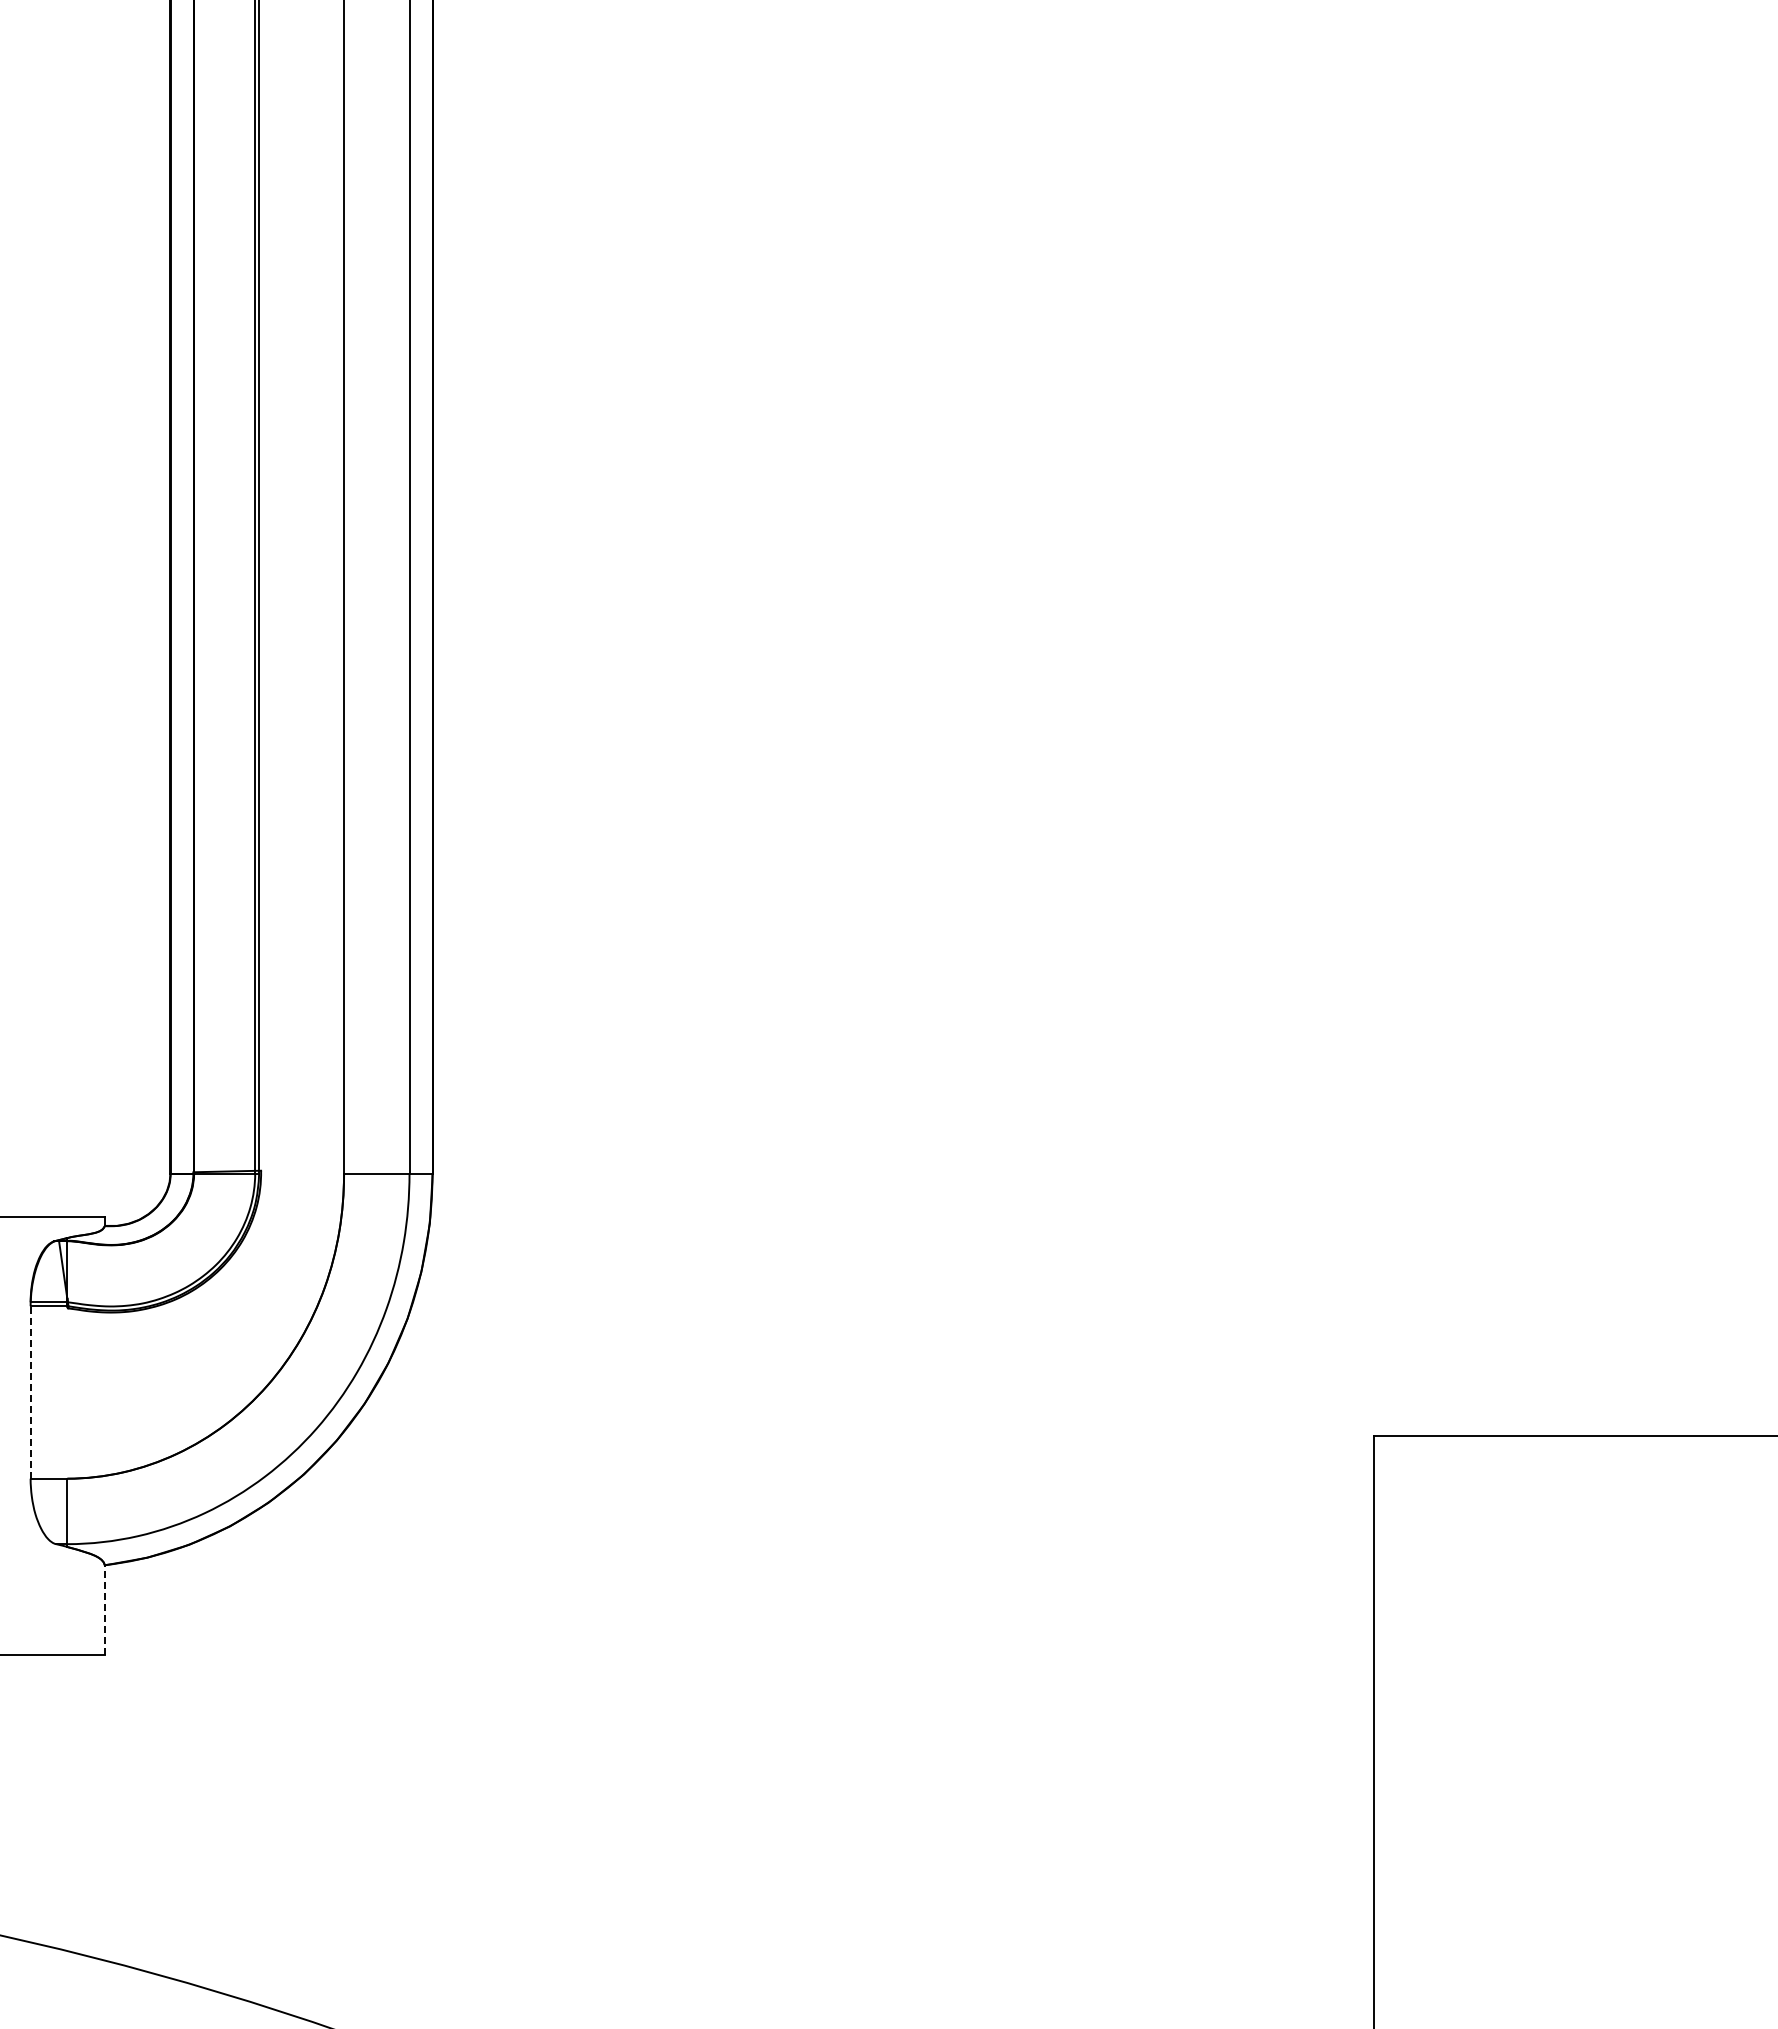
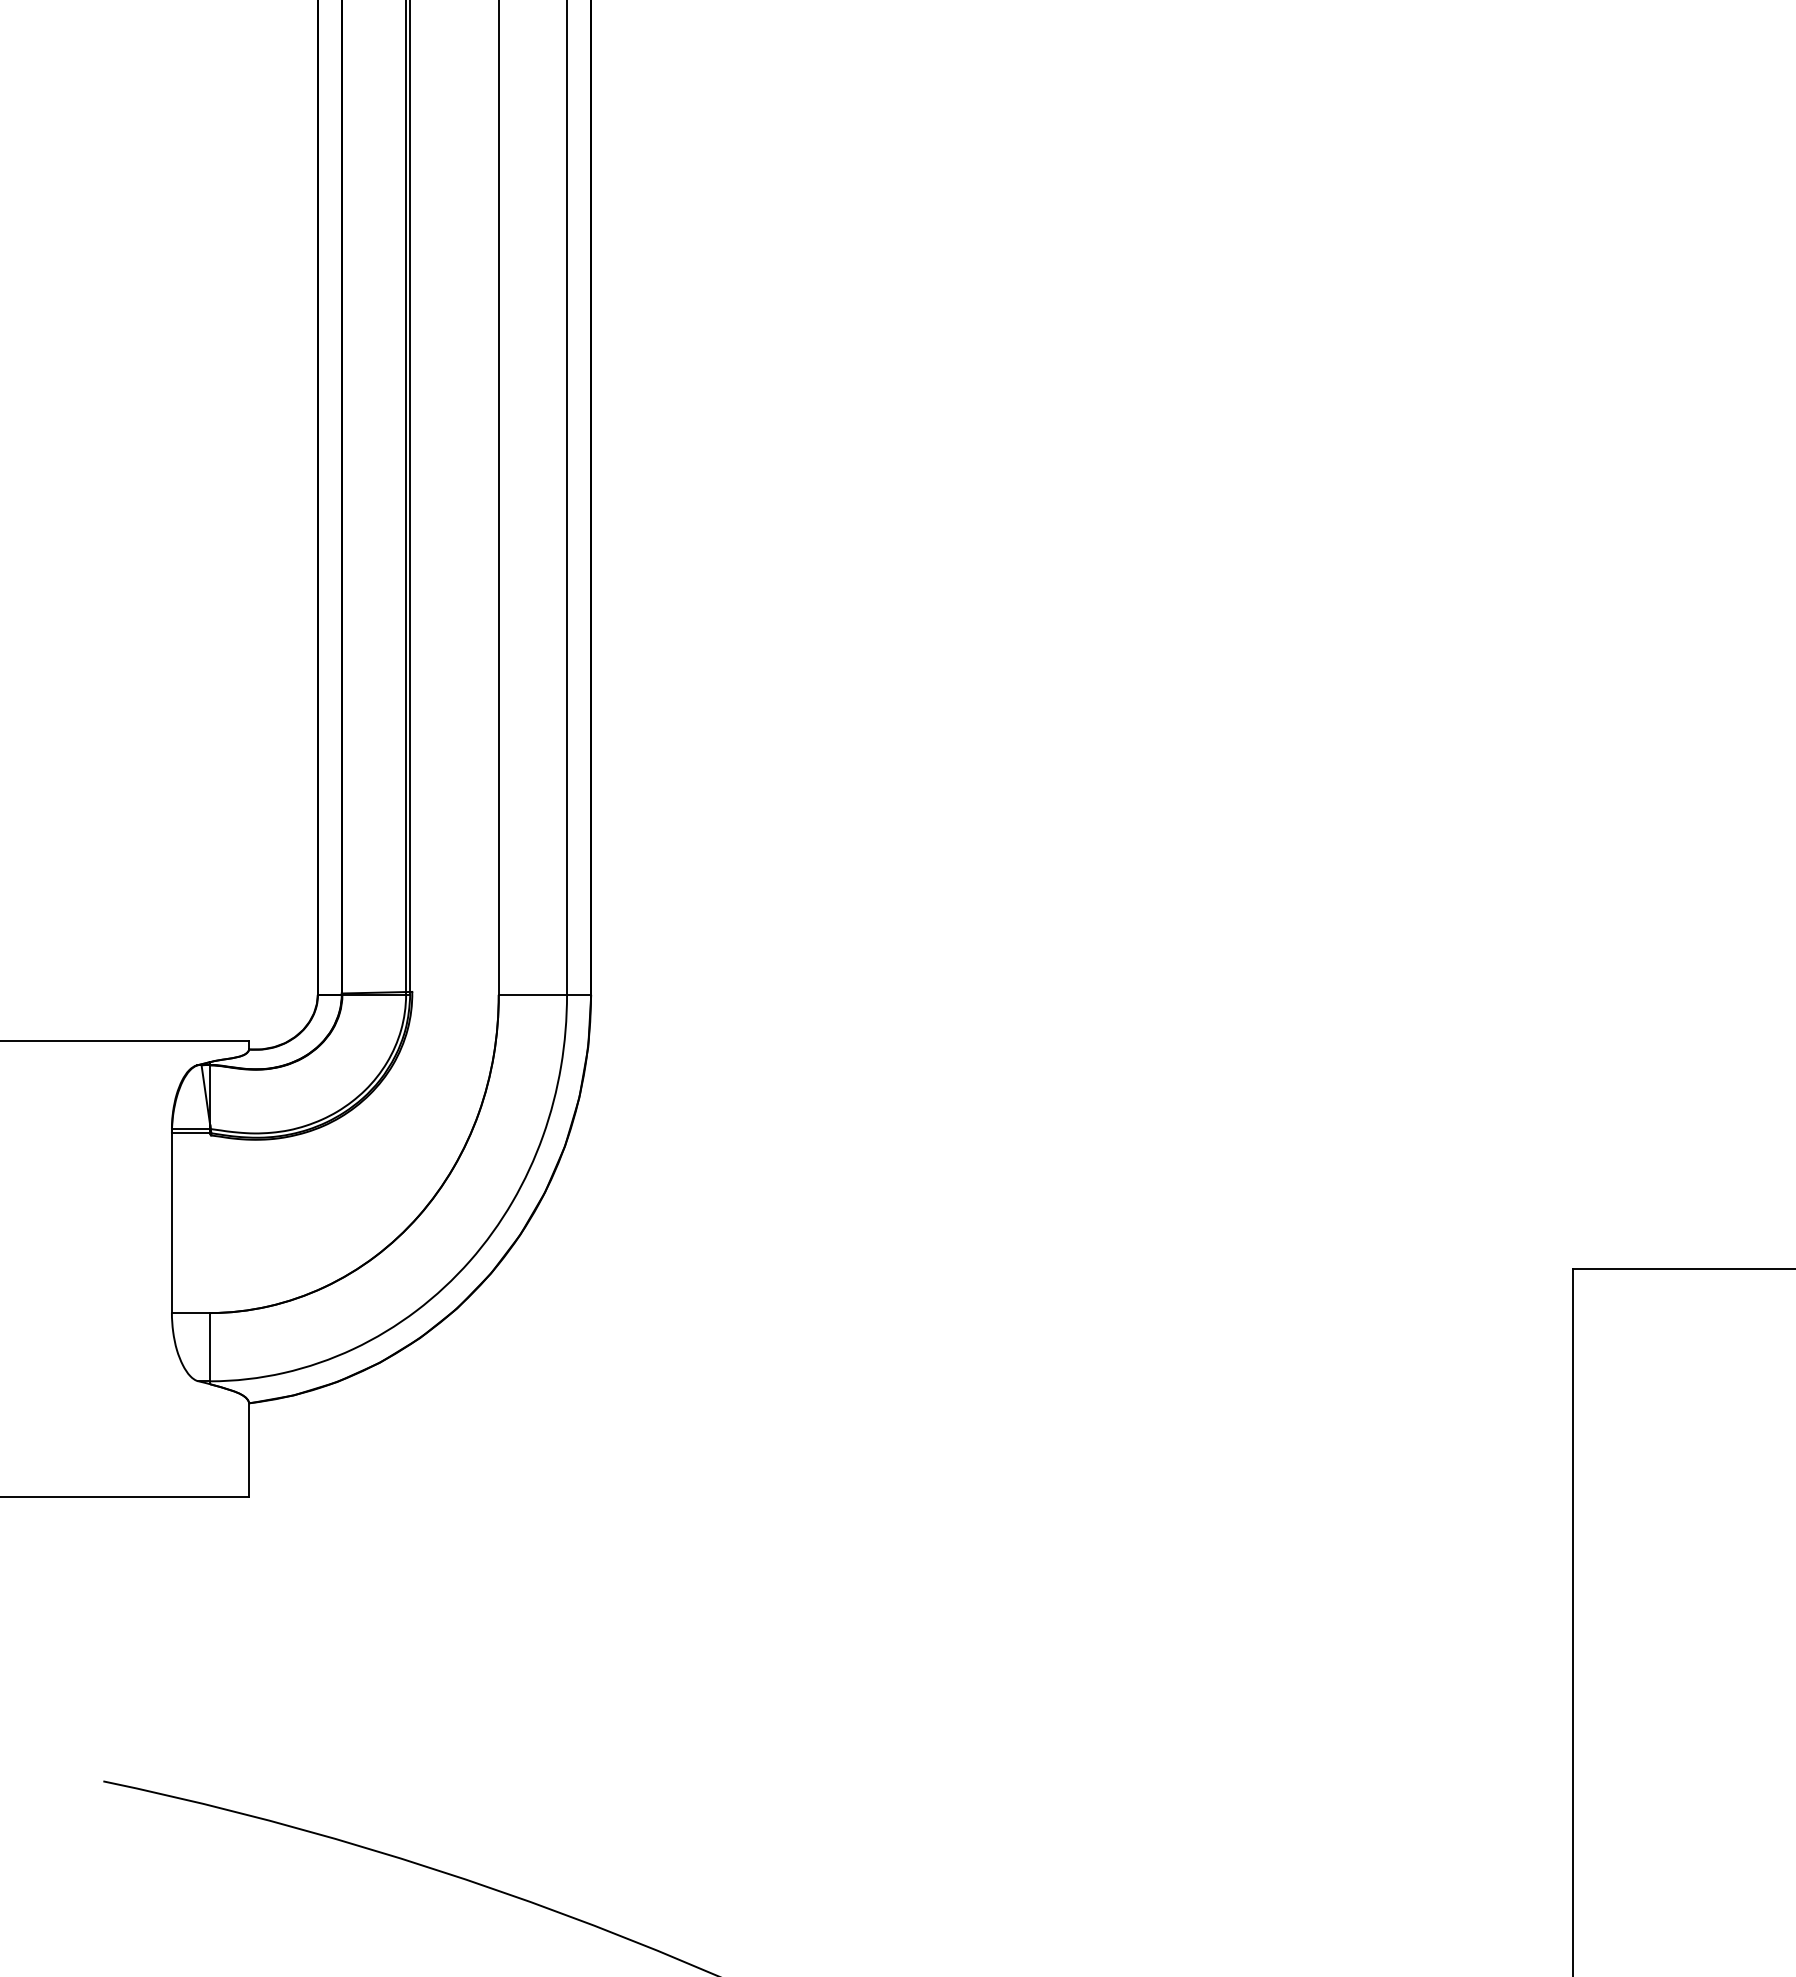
line: (30, 1390) -> (171, 1221), dashed -> solid
line: (104, 1610) -> (248, 1450), dashed -> solid

